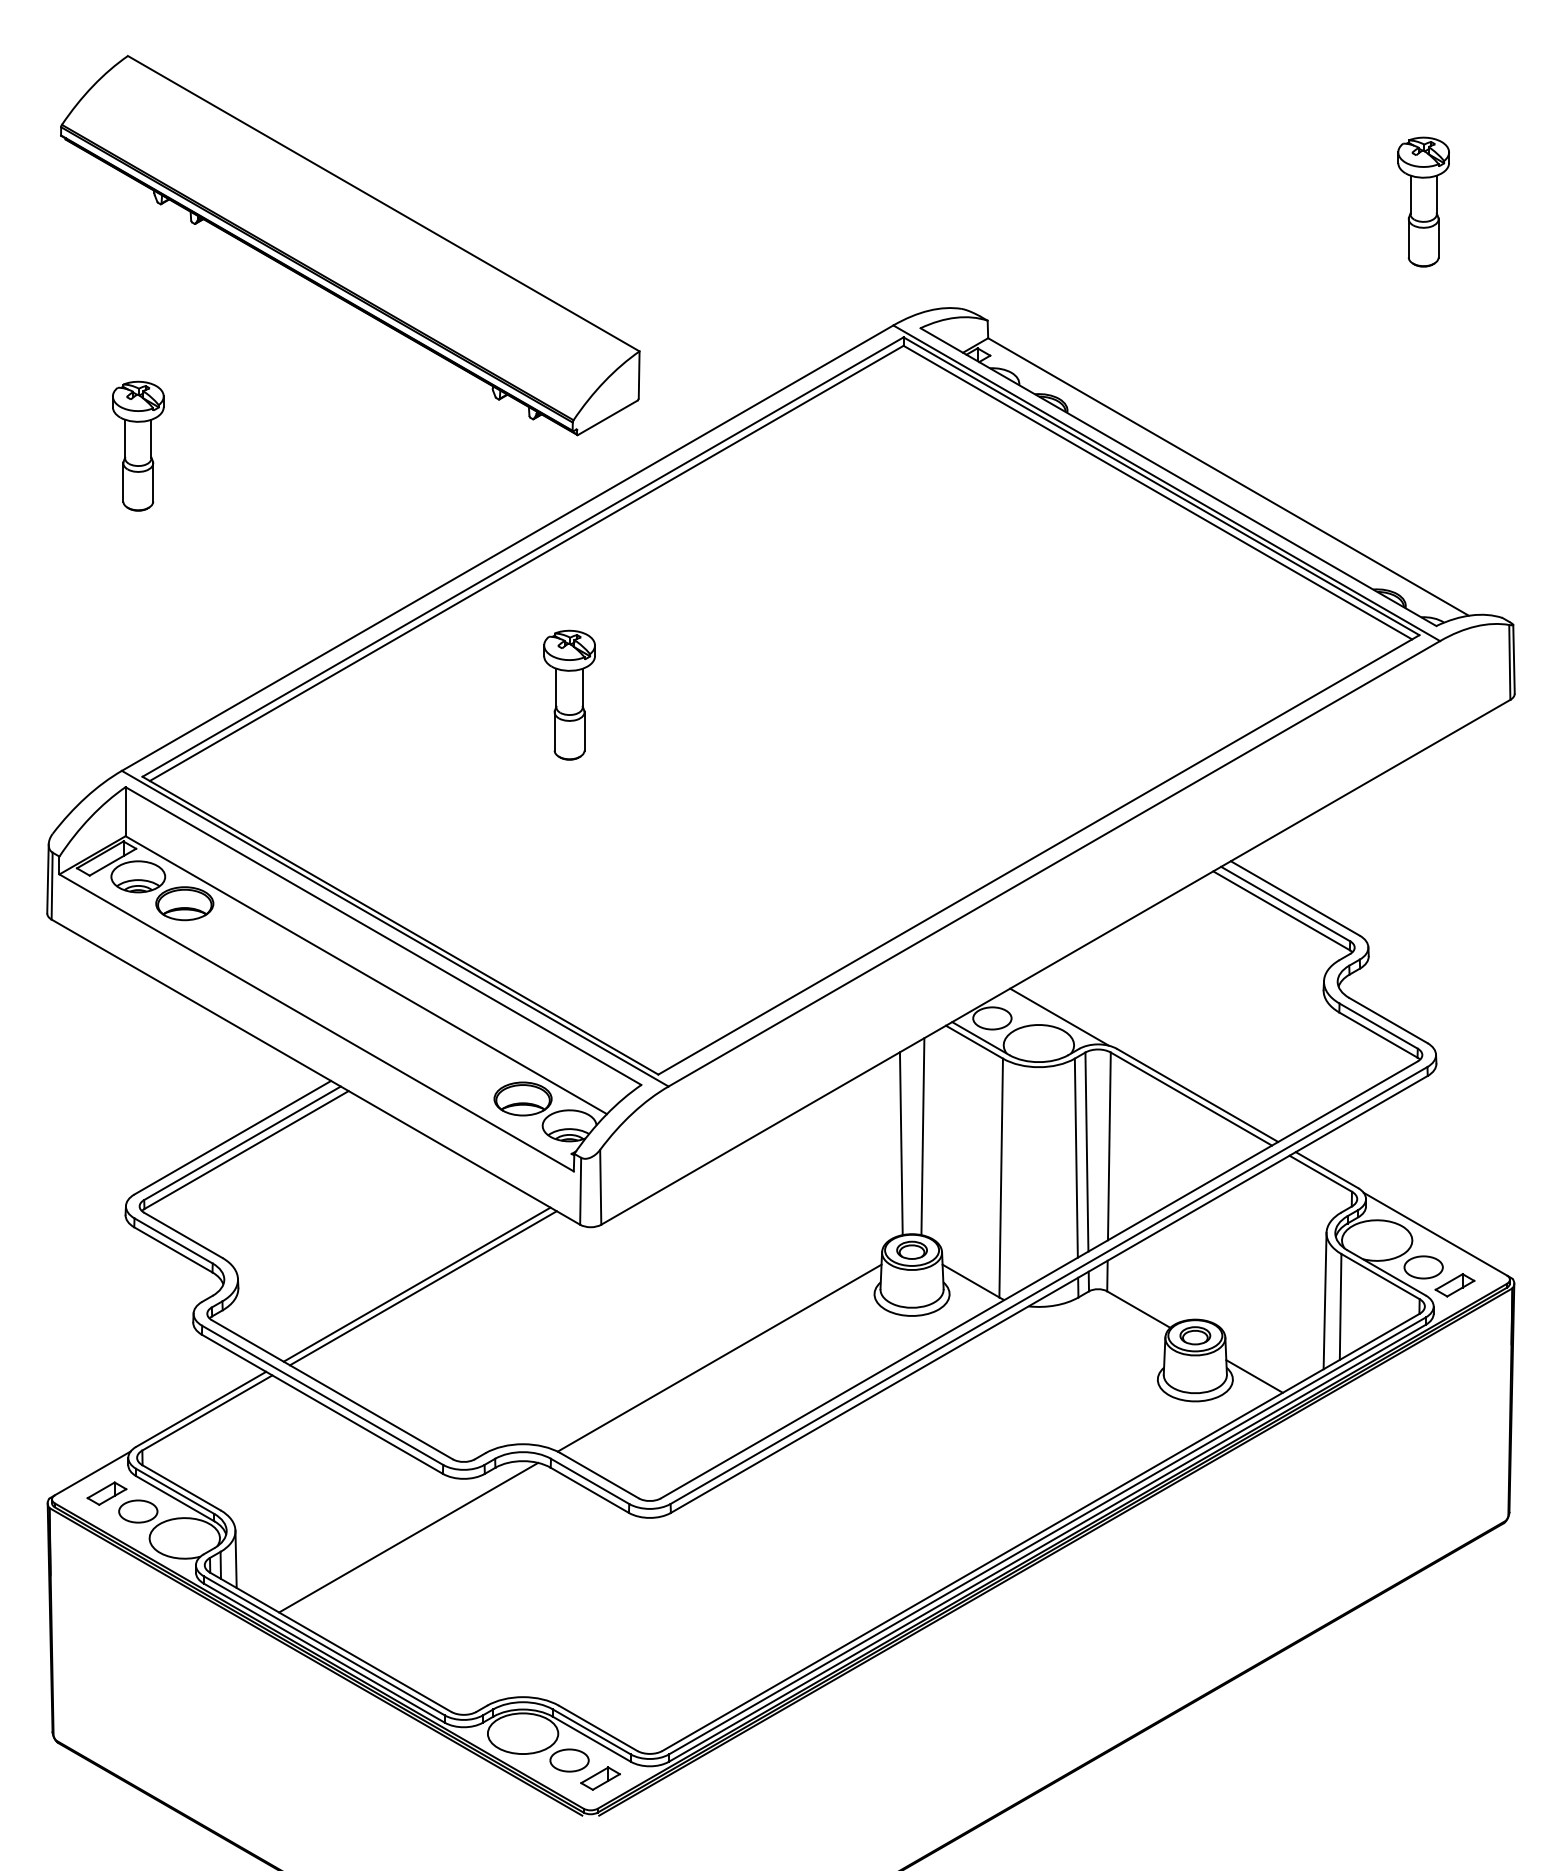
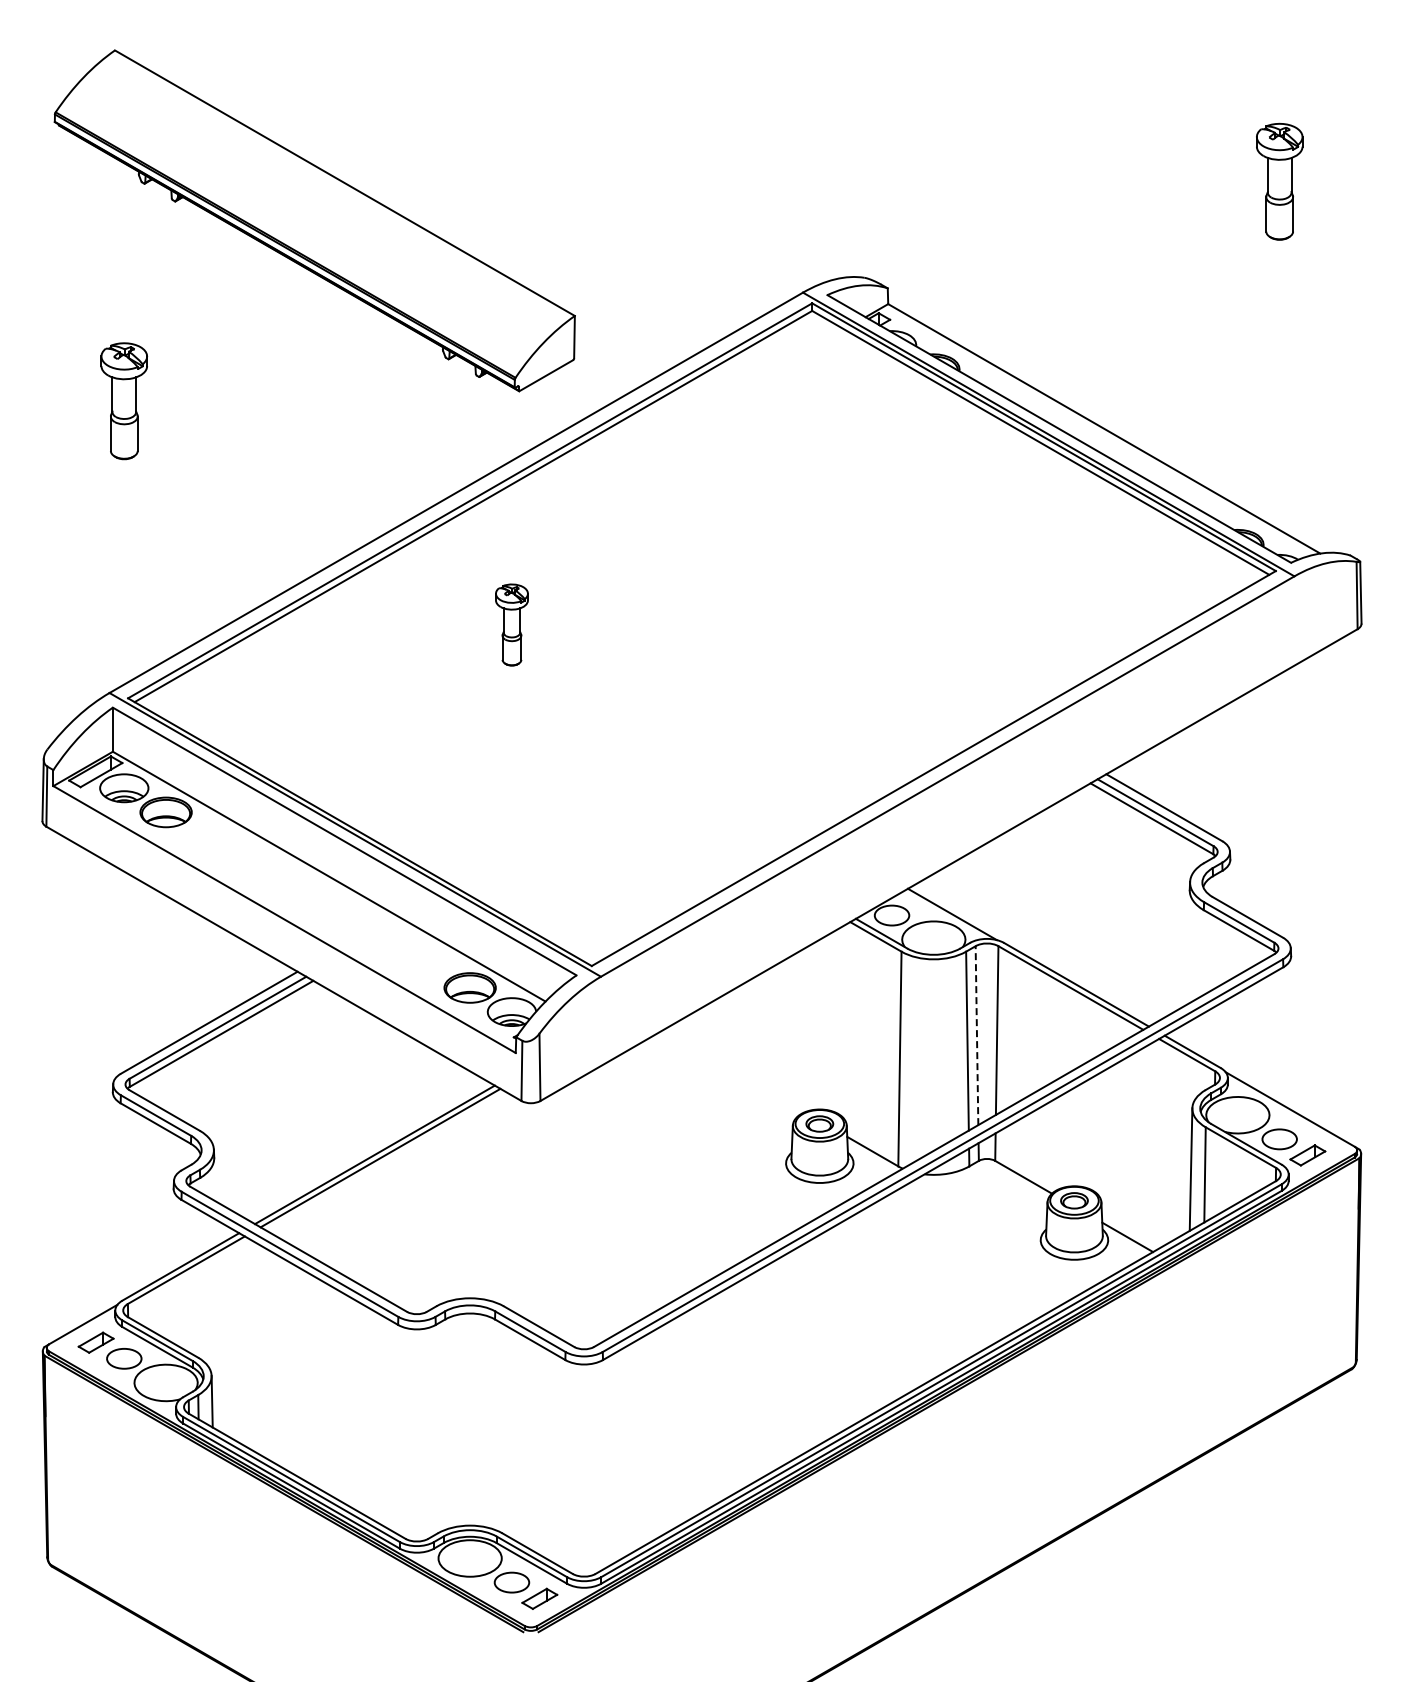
part: (569, 694) -> (511, 624), size x0.7
line: (922, 1136) -> (829, 1021), removed
line: (900, 1142) -> (809, 1027), removed
line: (1086, 1151) -> (976, 1035), solid -> dashed
line: (719, 1357) -> (646, 1220), removed
line: (407, 1537) -> (366, 1382), removed

